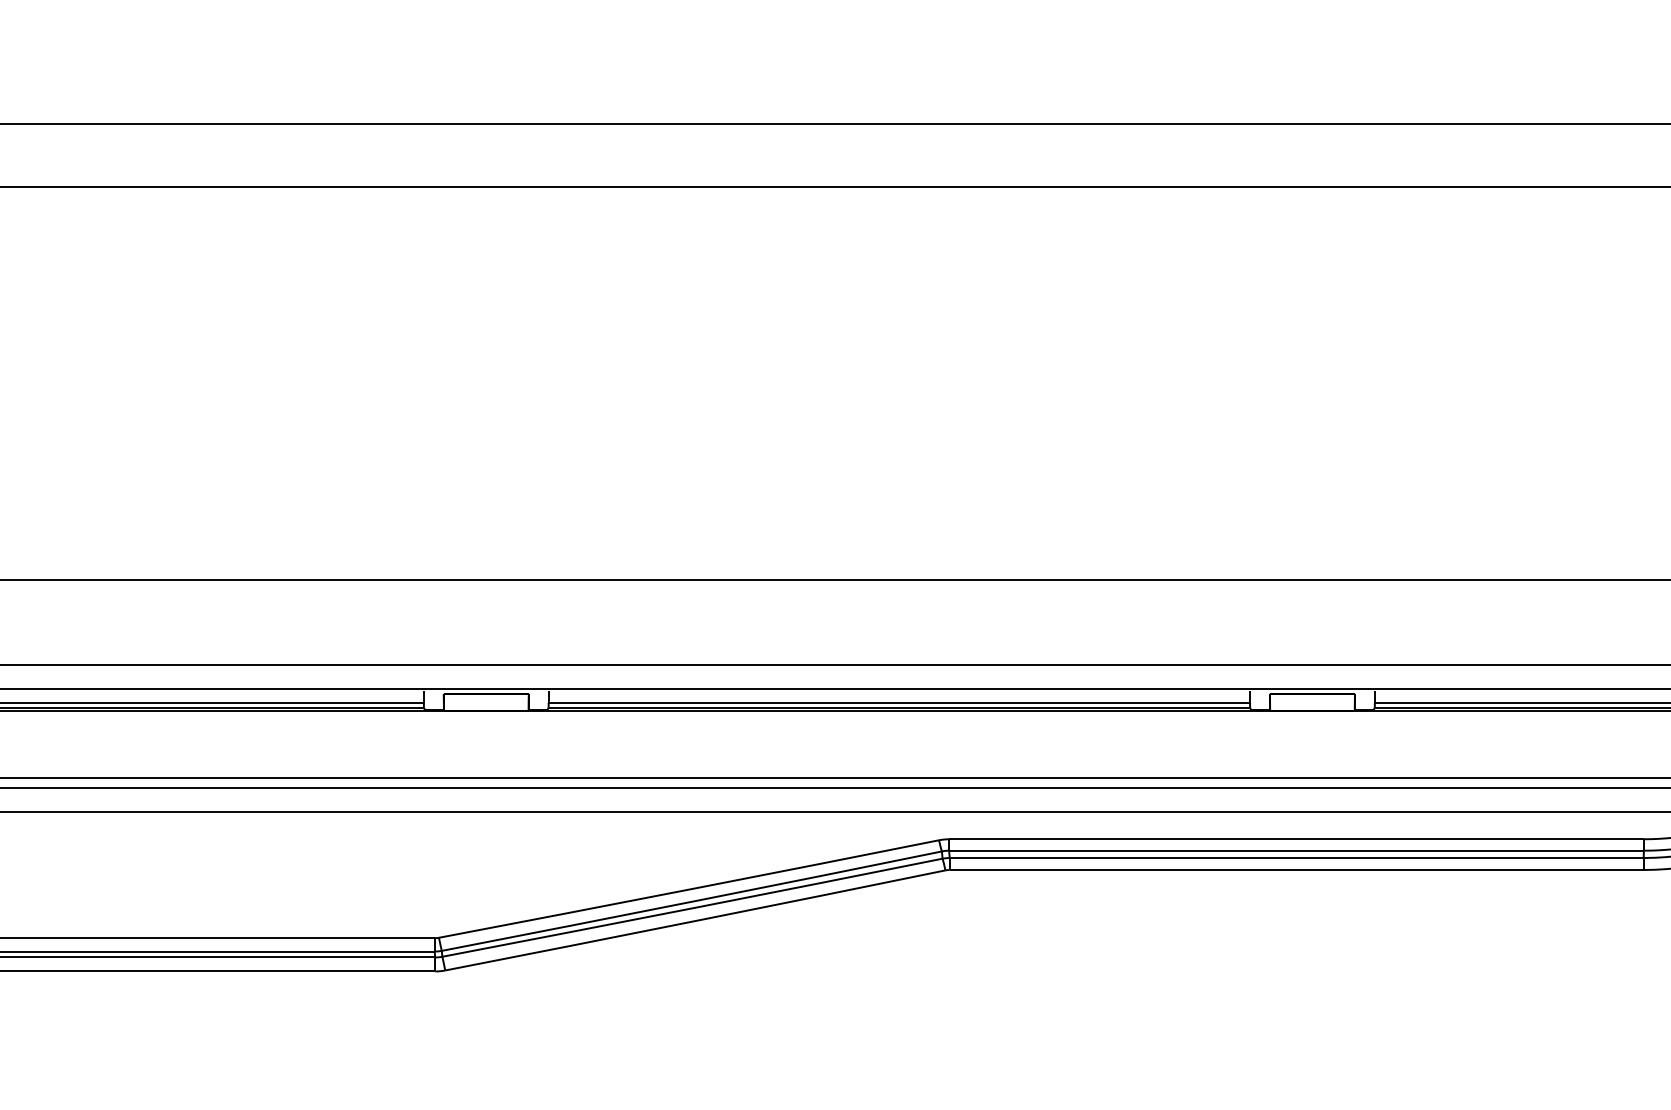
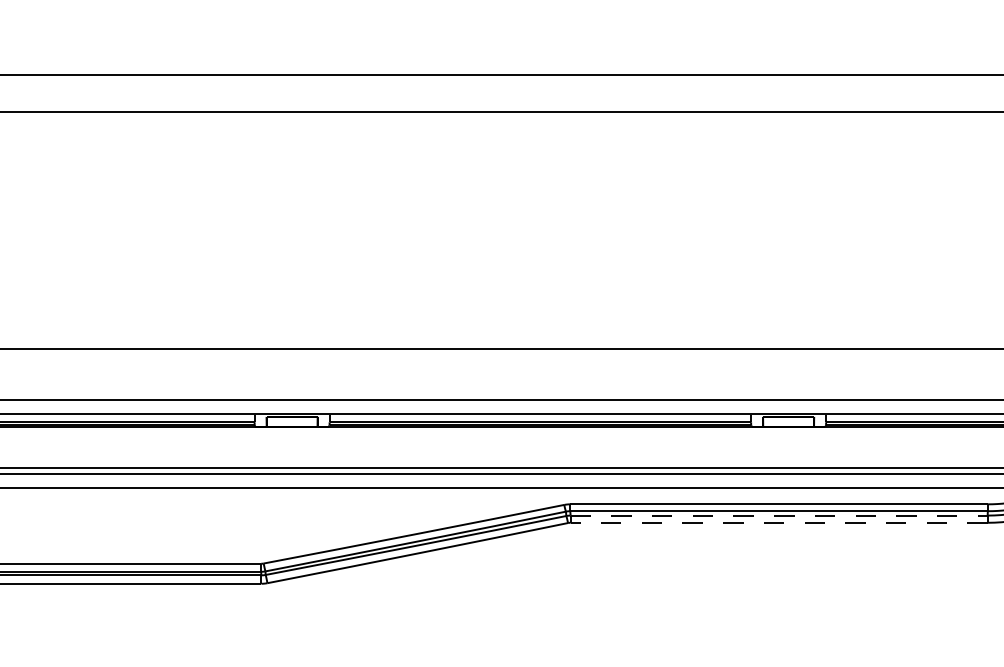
line: (1297, 857) -> (779, 515), solid -> dashed
line: (1297, 869) -> (779, 522), solid -> dashed

